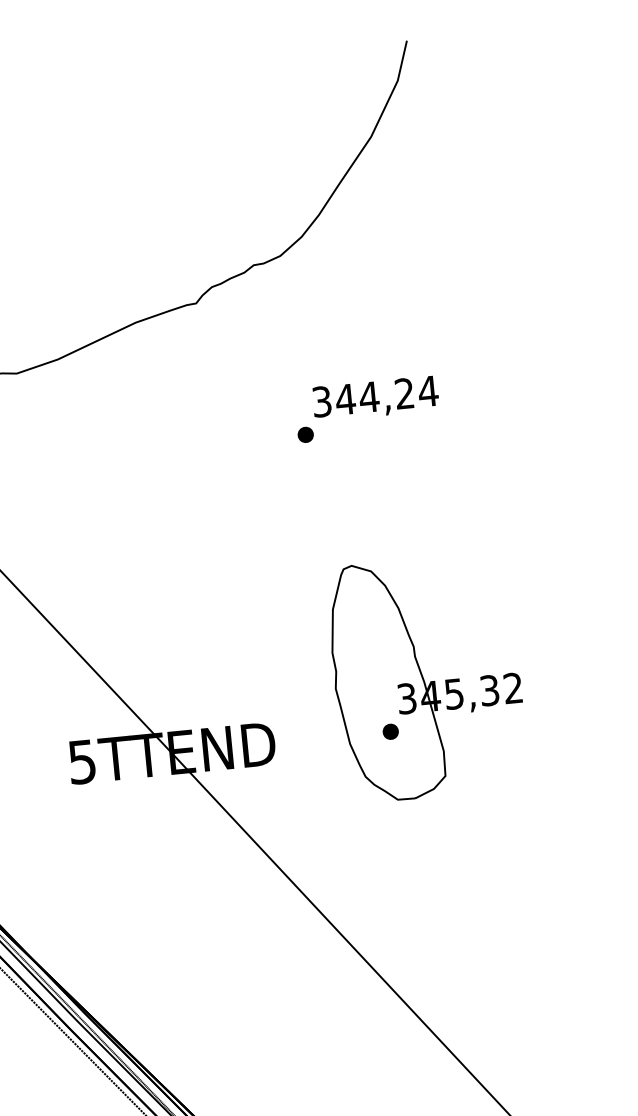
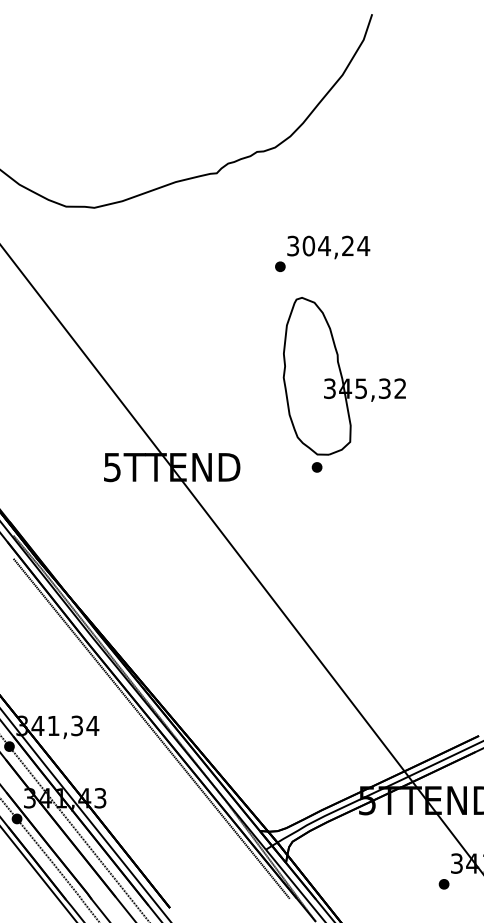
text: (345, 398) -> (308, 245), 344,24 -> 304,24
part: (425, 678) -> (343, 376), moved

